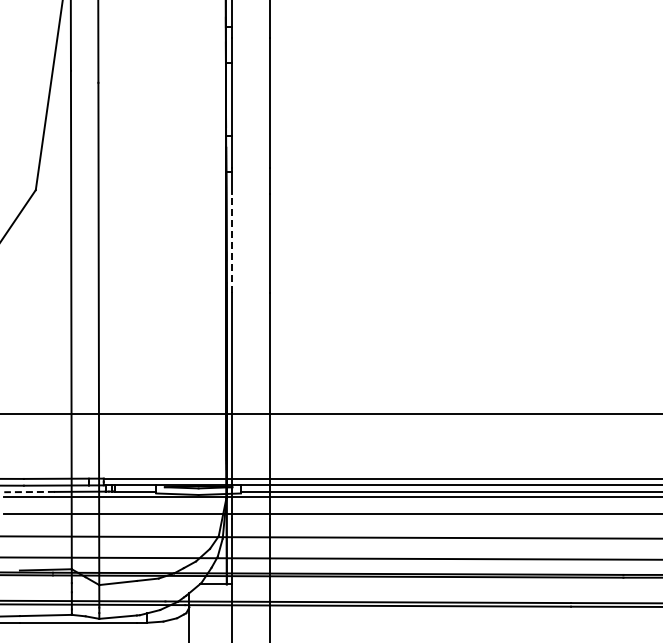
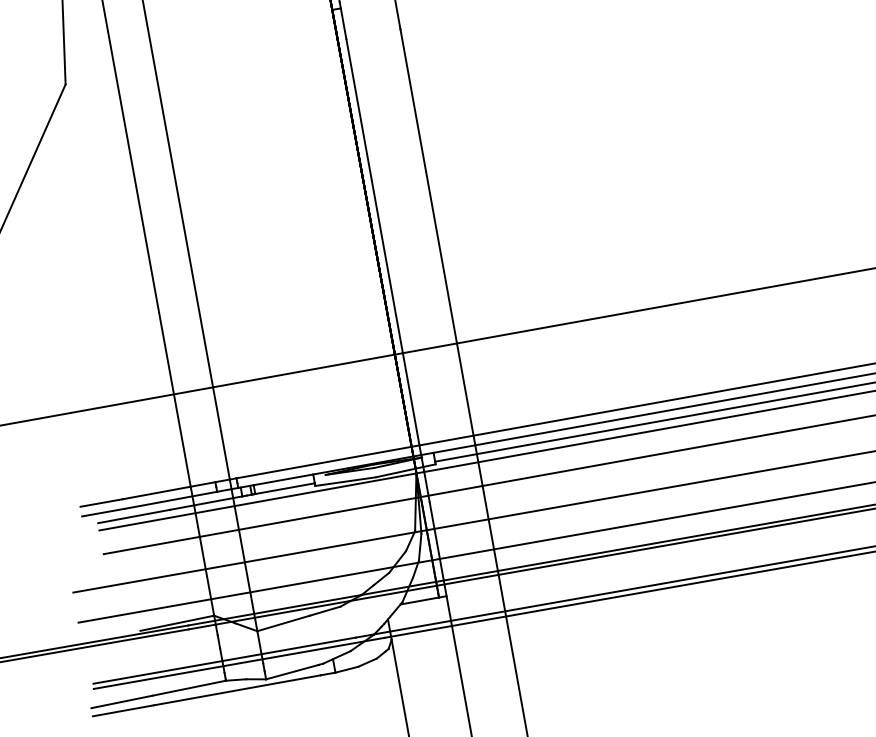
line: (232, 243) -> (359, 110), dashed -> solid
line: (29, 492) -> (134, 517), dashed -> solid

